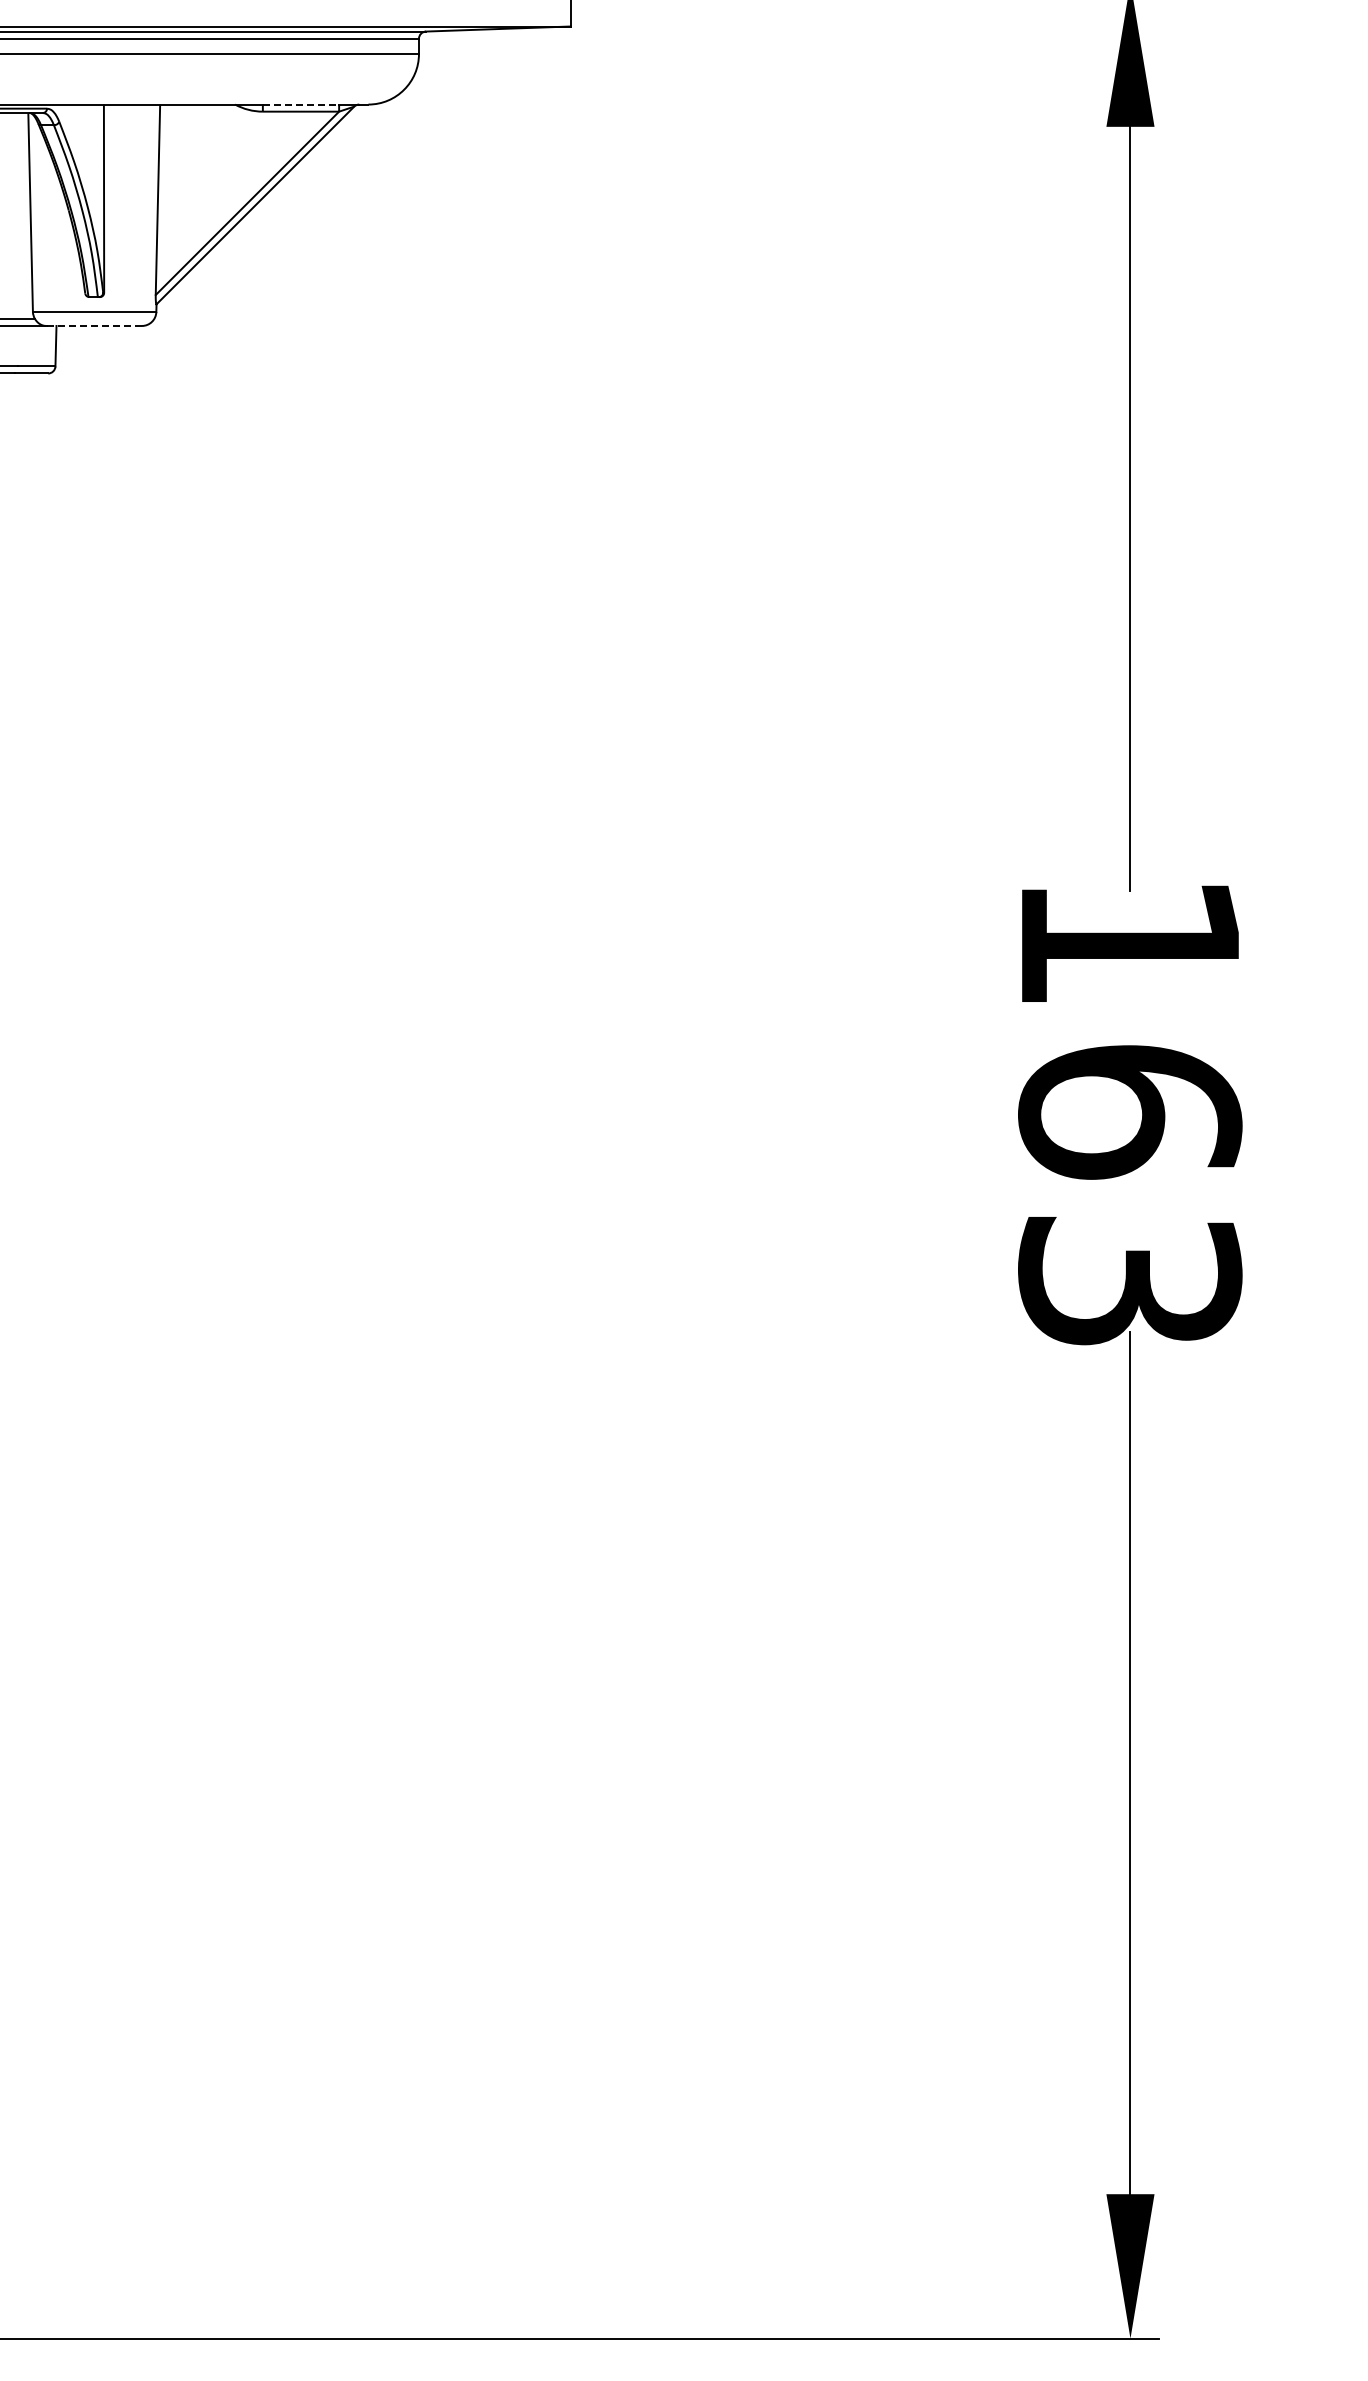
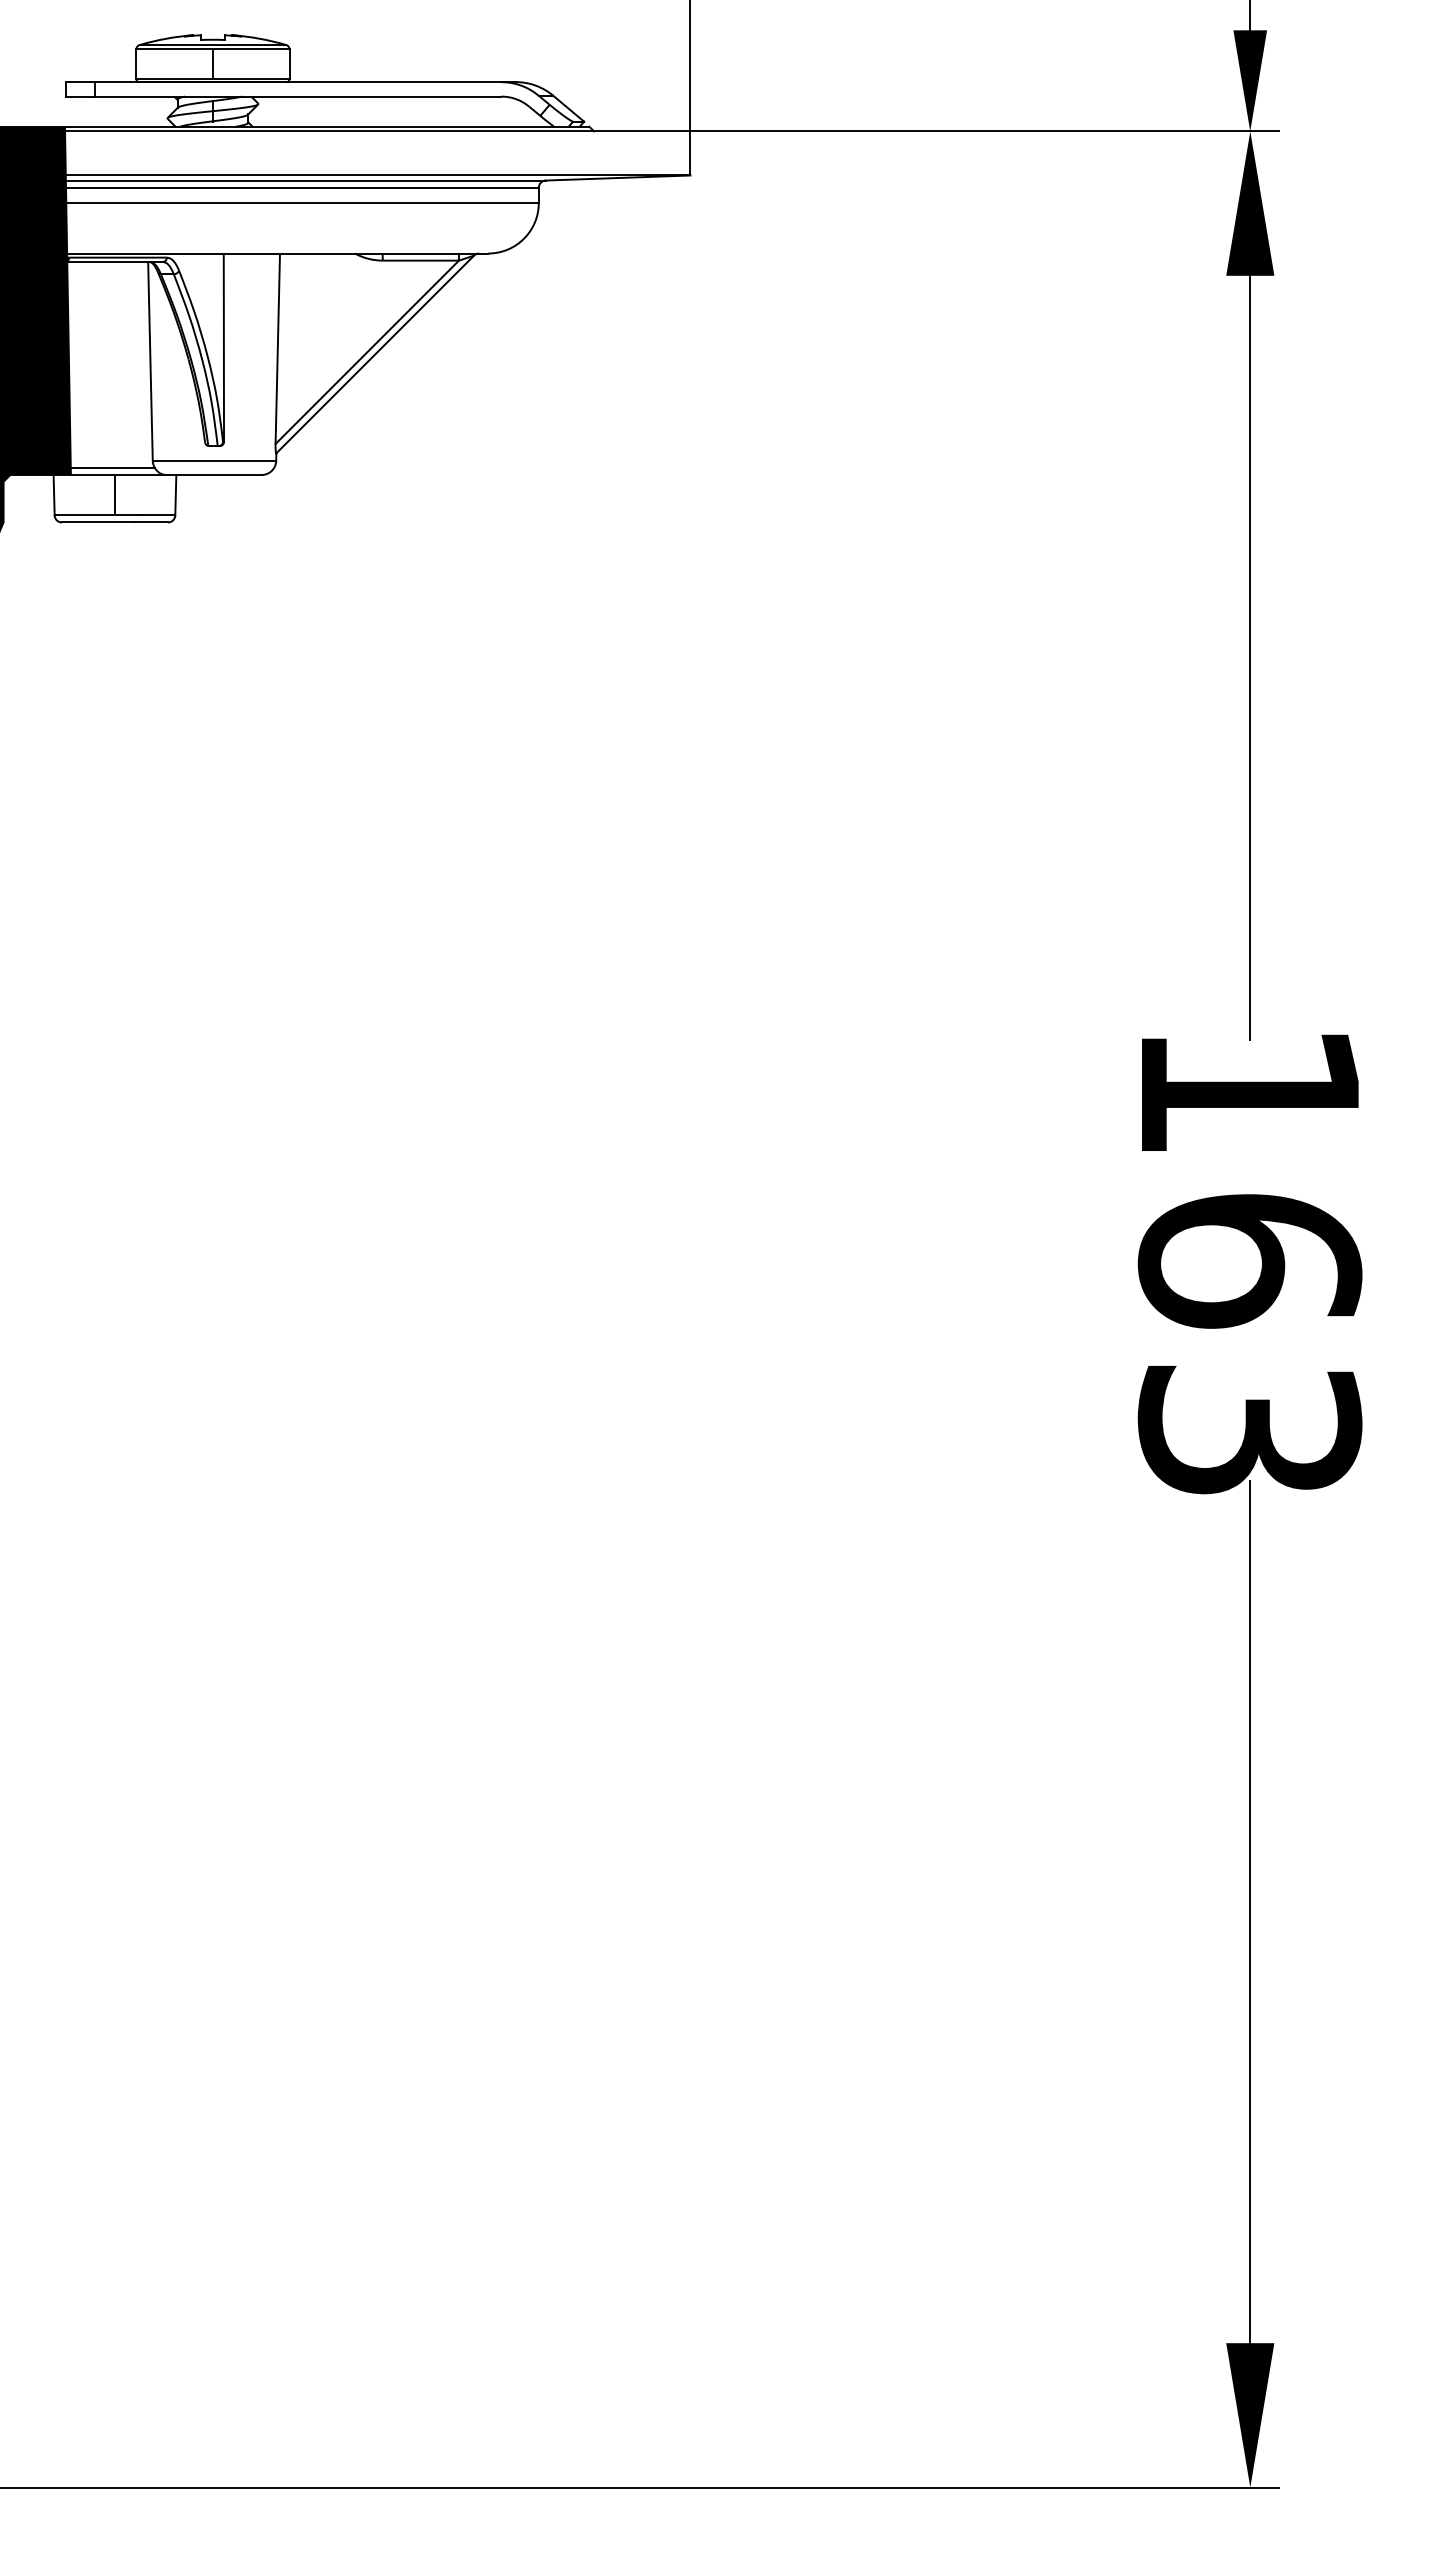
line: (301, 104) -> (421, 253), dashed -> solid
line: (94, 325) -> (214, 474), dashed -> solid

